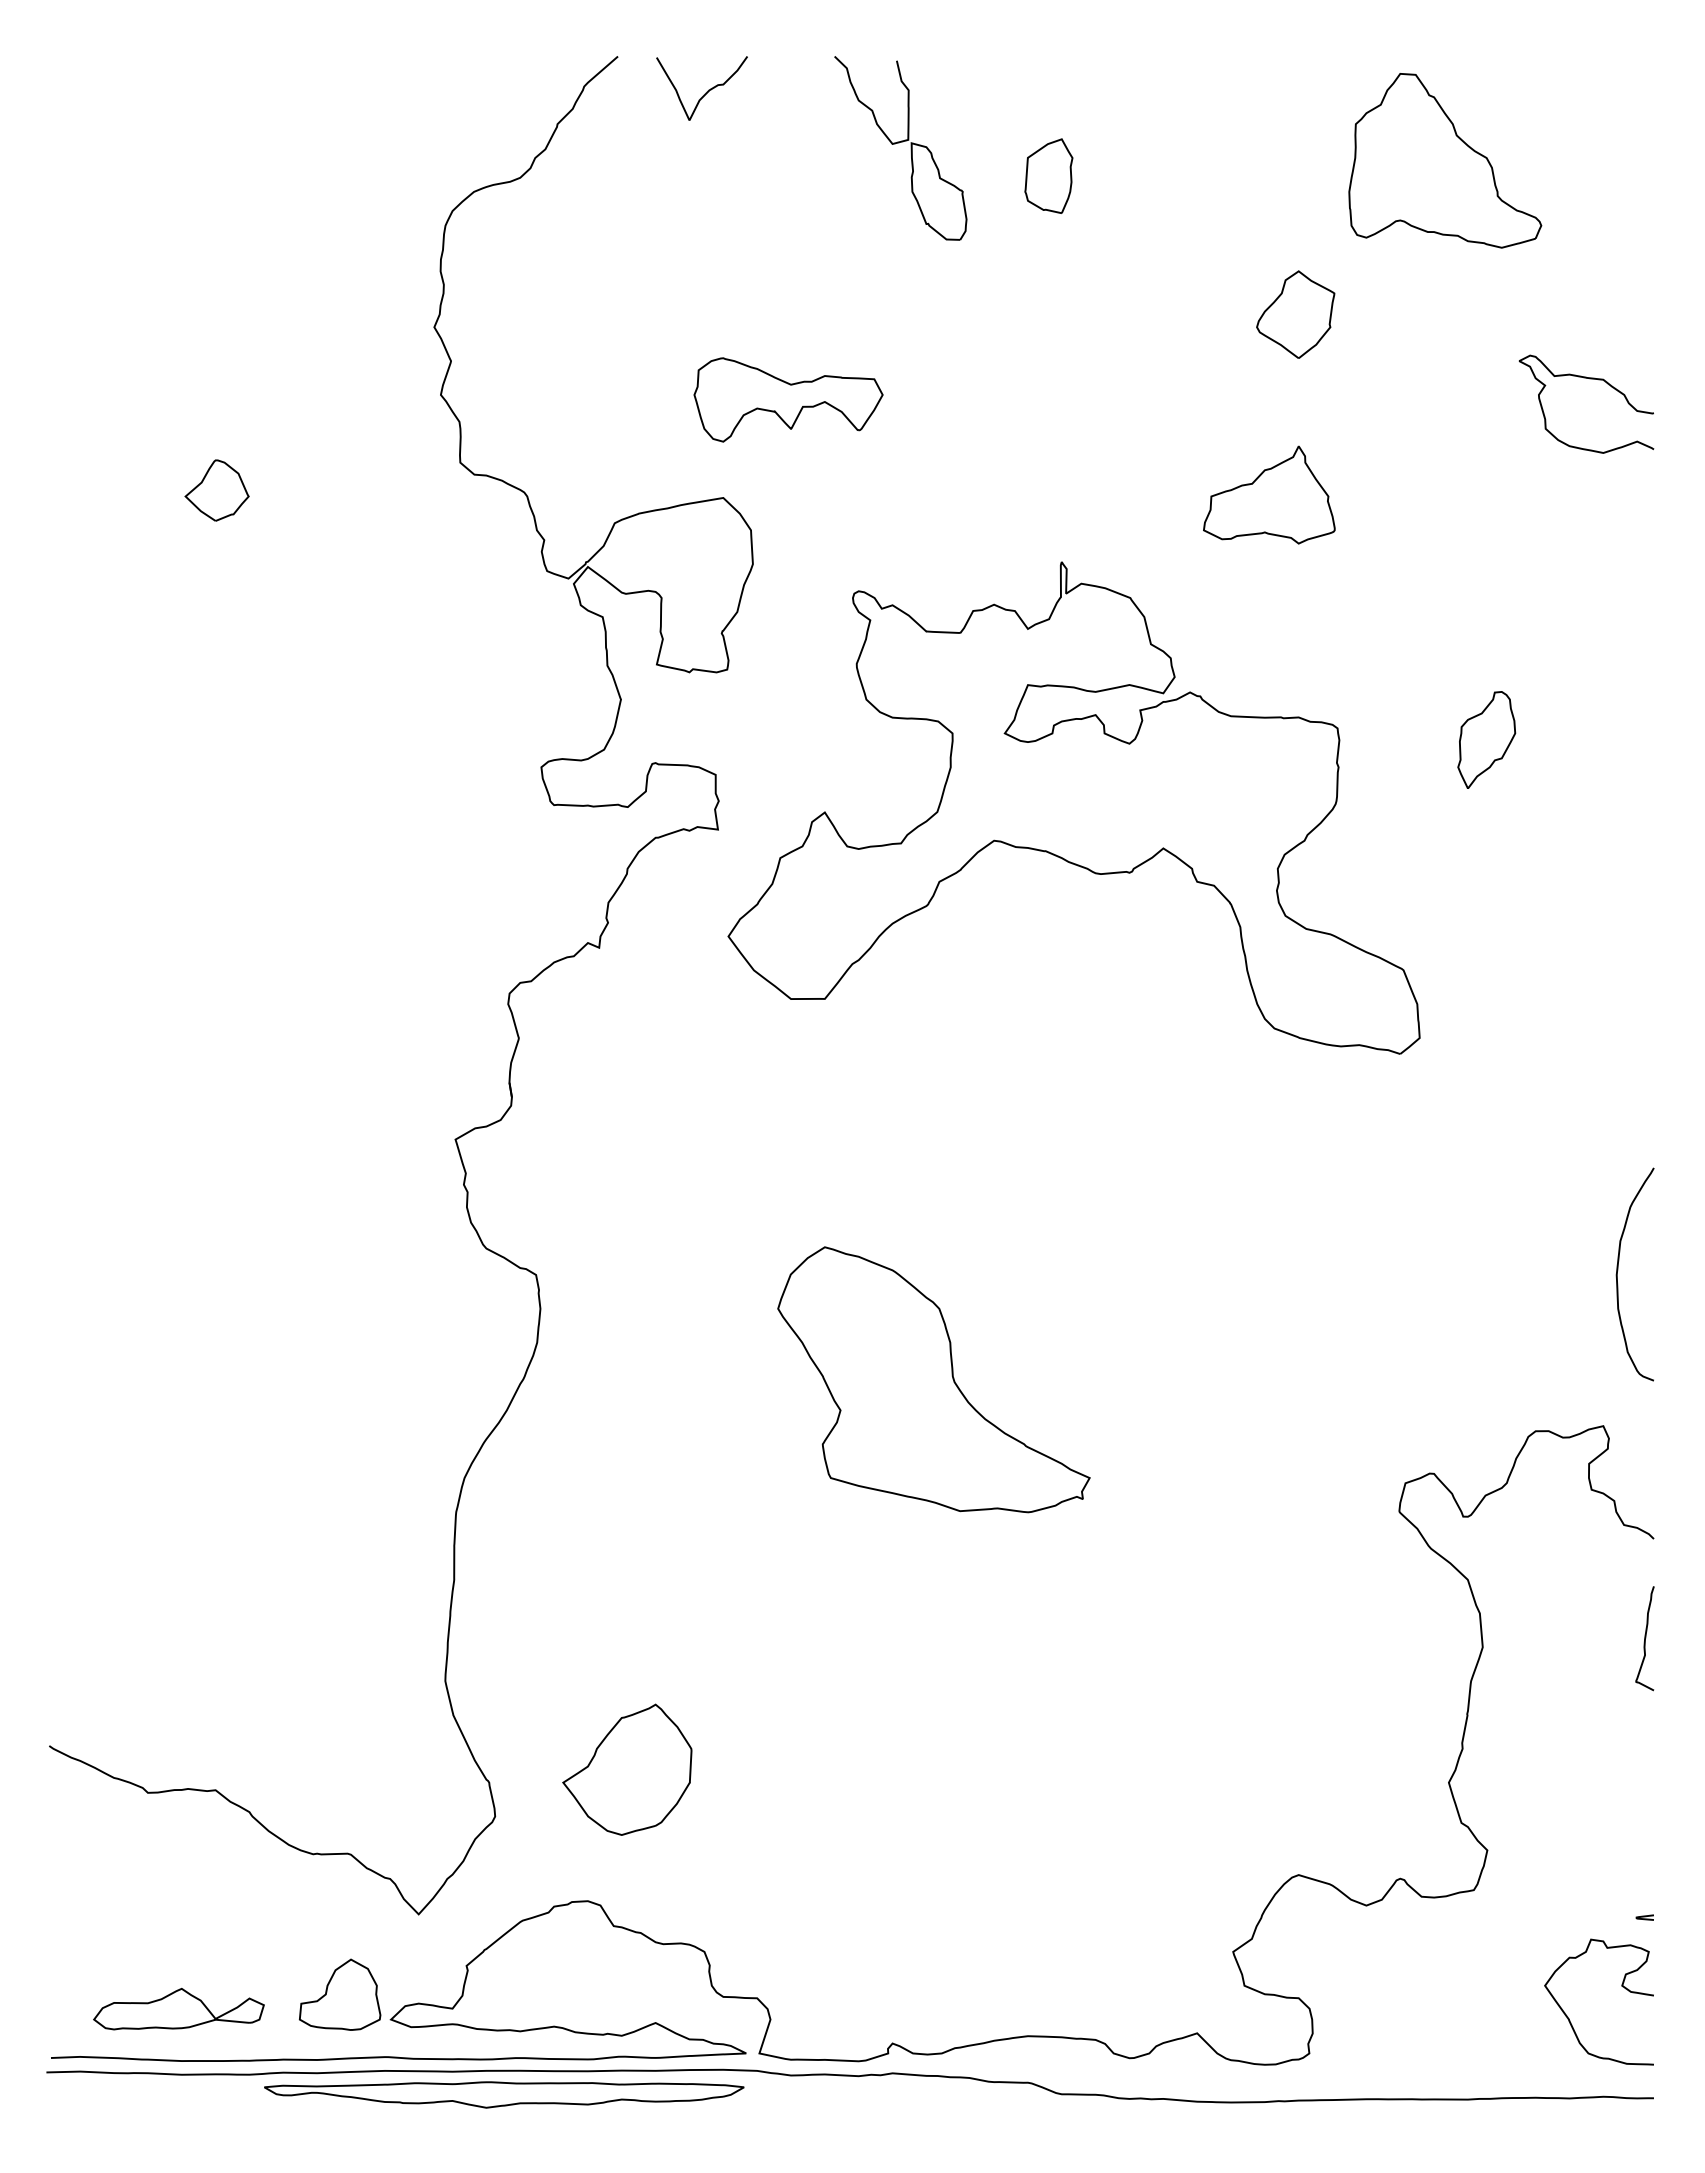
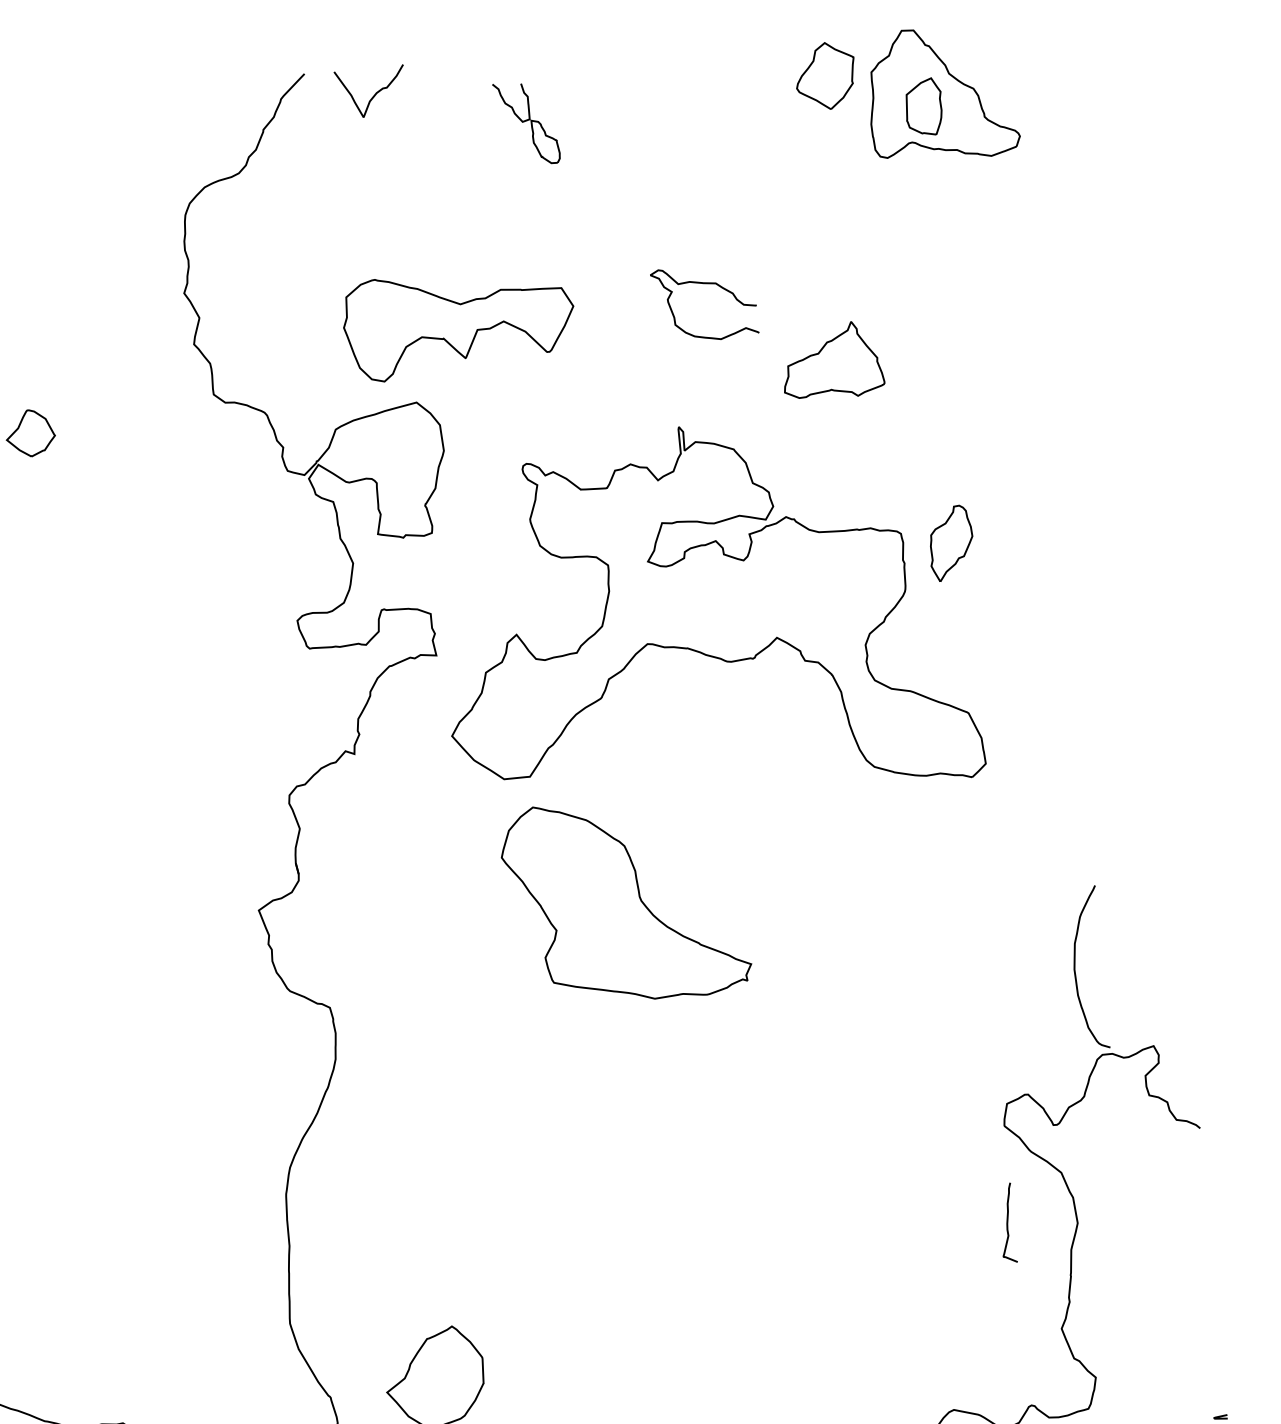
part: (900, 148) -> (526, 123), size x0.6
part: (1048, 175) -> (923, 106), moved
part: (1295, 314) -> (825, 76), moved
curve: (1589, 379) -> (705, 284), moved
part: (788, 399) -> (459, 322), size x1.6
part: (1486, 739) -> (950, 542), moved
curve: (1618, 1270) -> (1075, 966), moved
part: (933, 1379) -> (625, 900), moved
curve: (1644, 1638) -> (1006, 1223), moved

